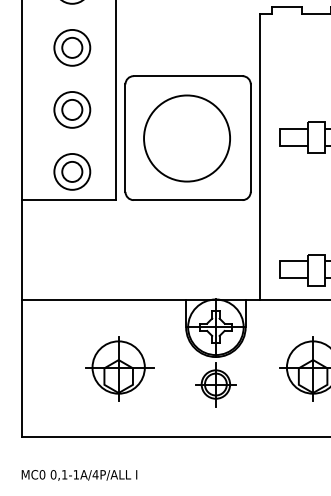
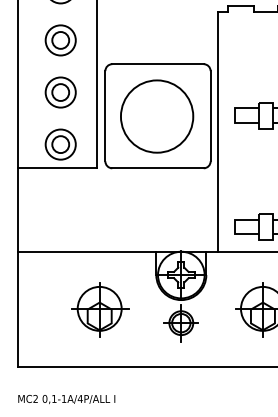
text: (42, 474) -> (35, 398), MC0 -> MC2

